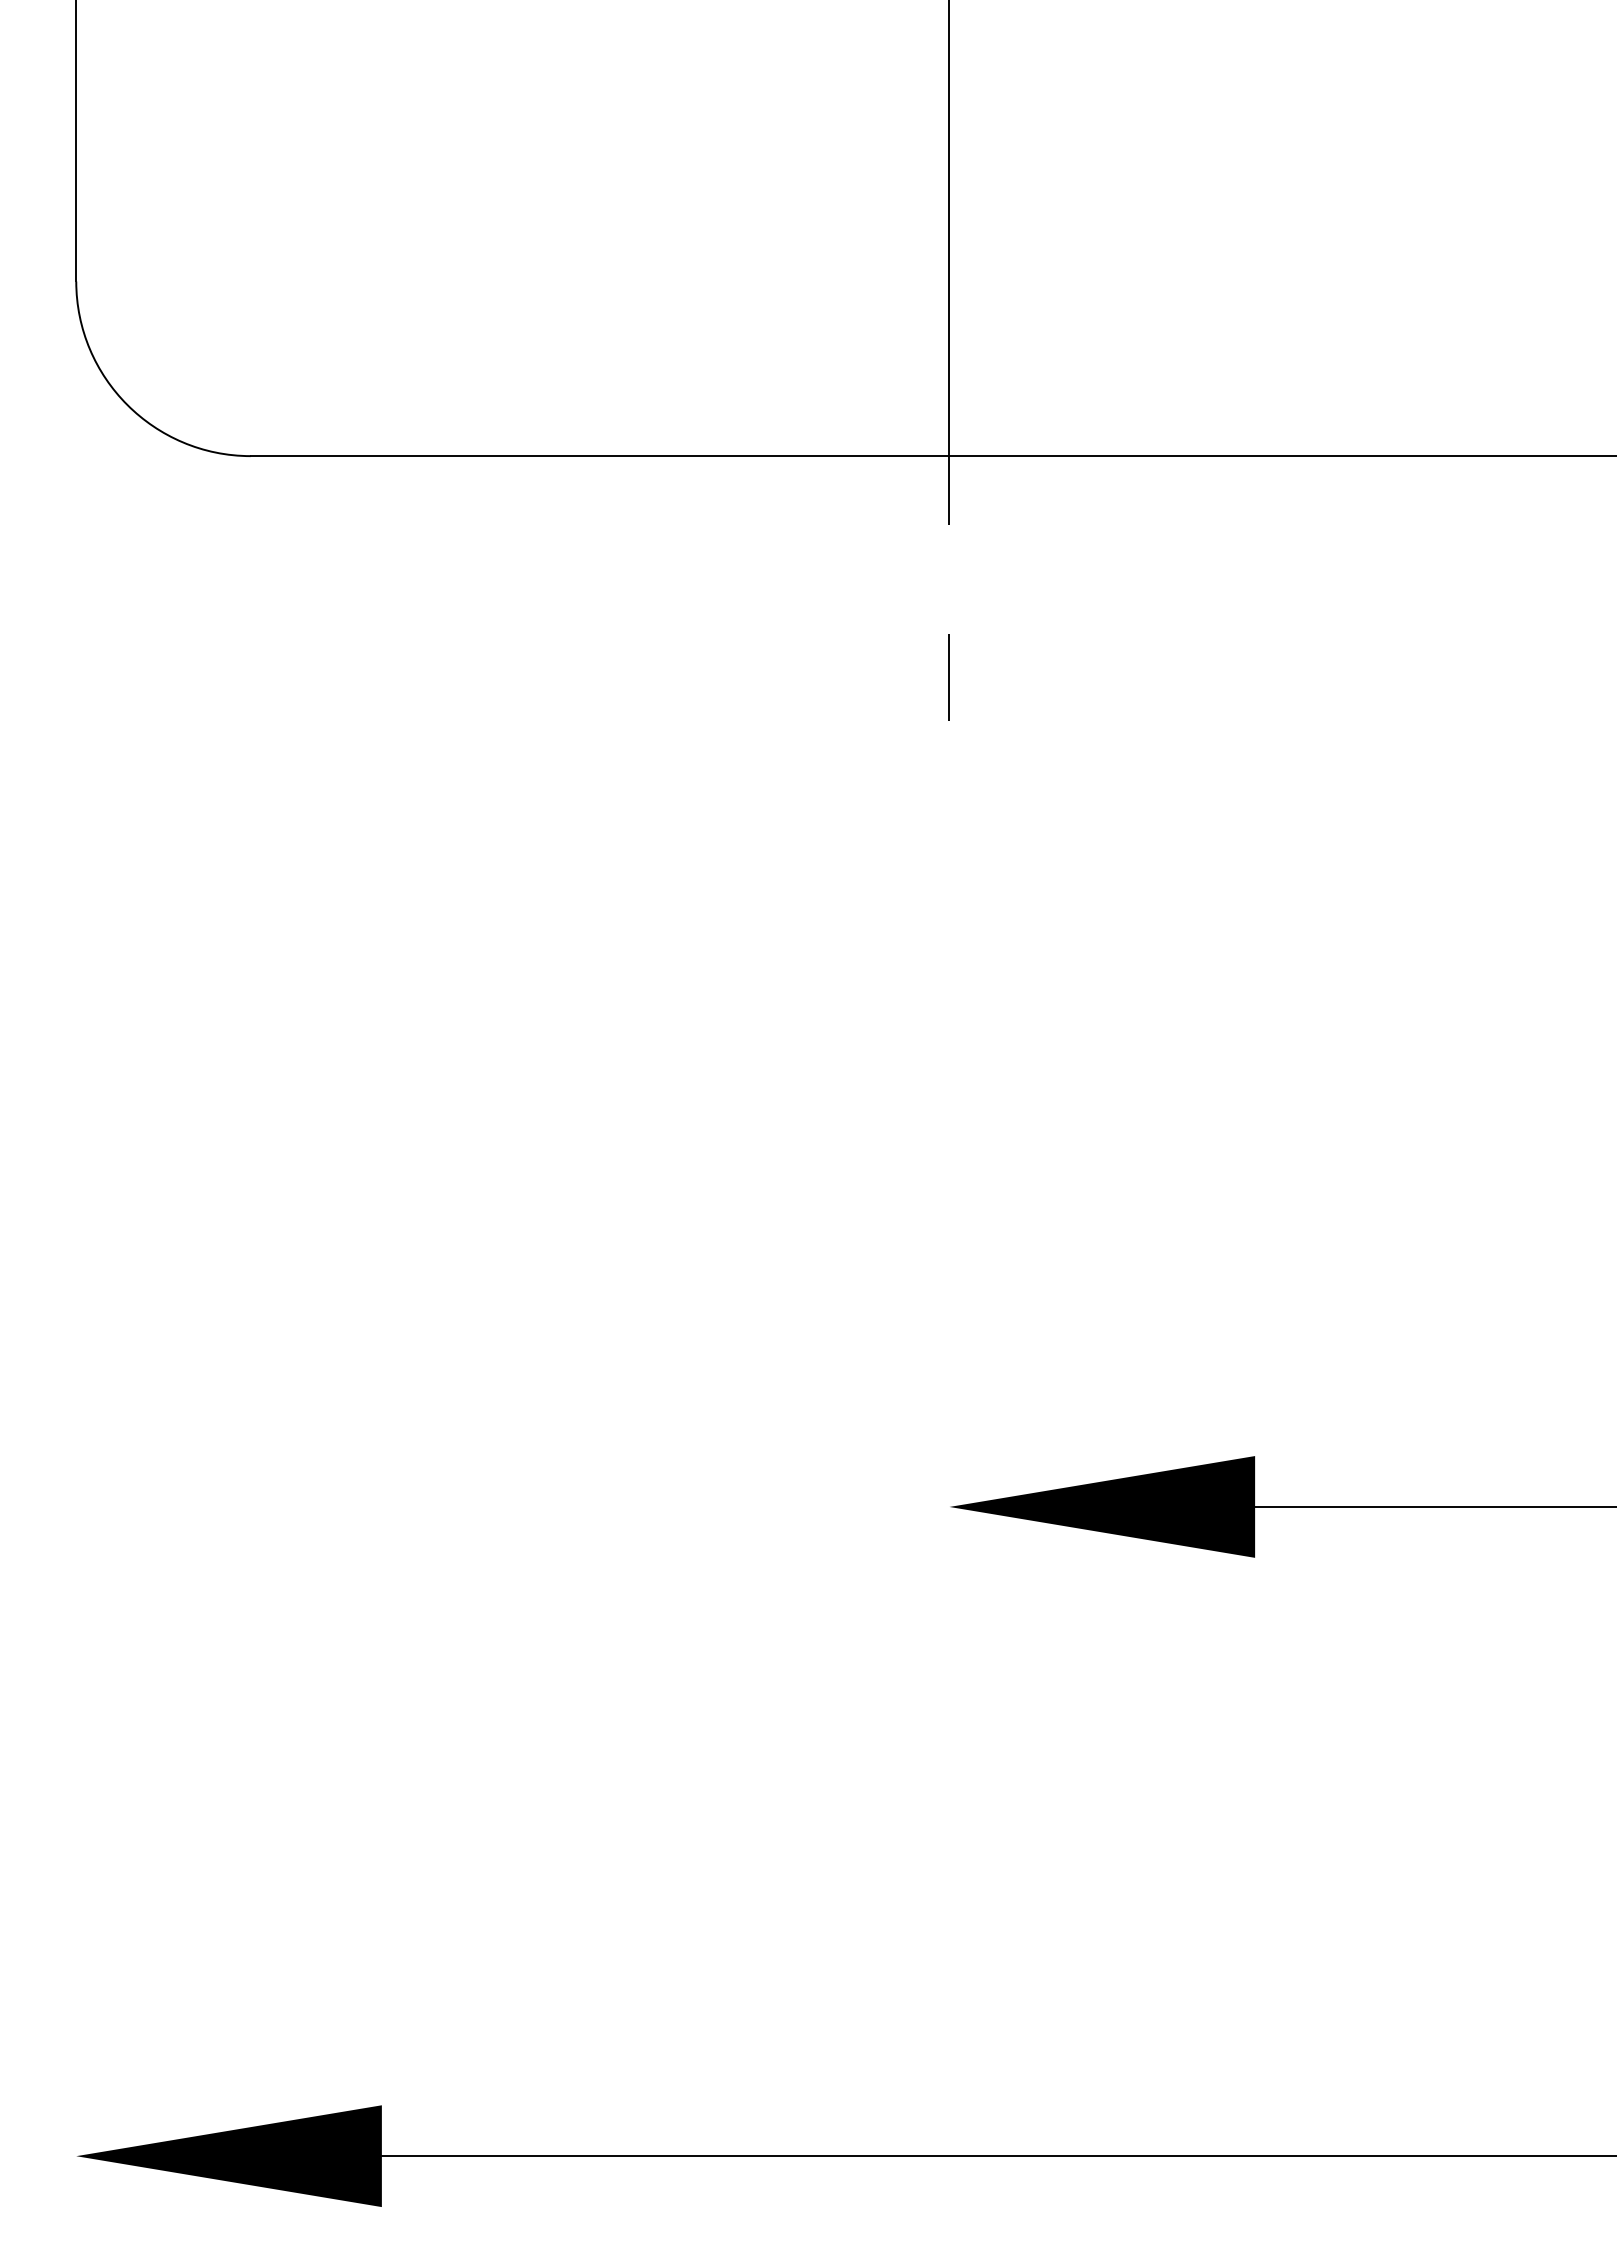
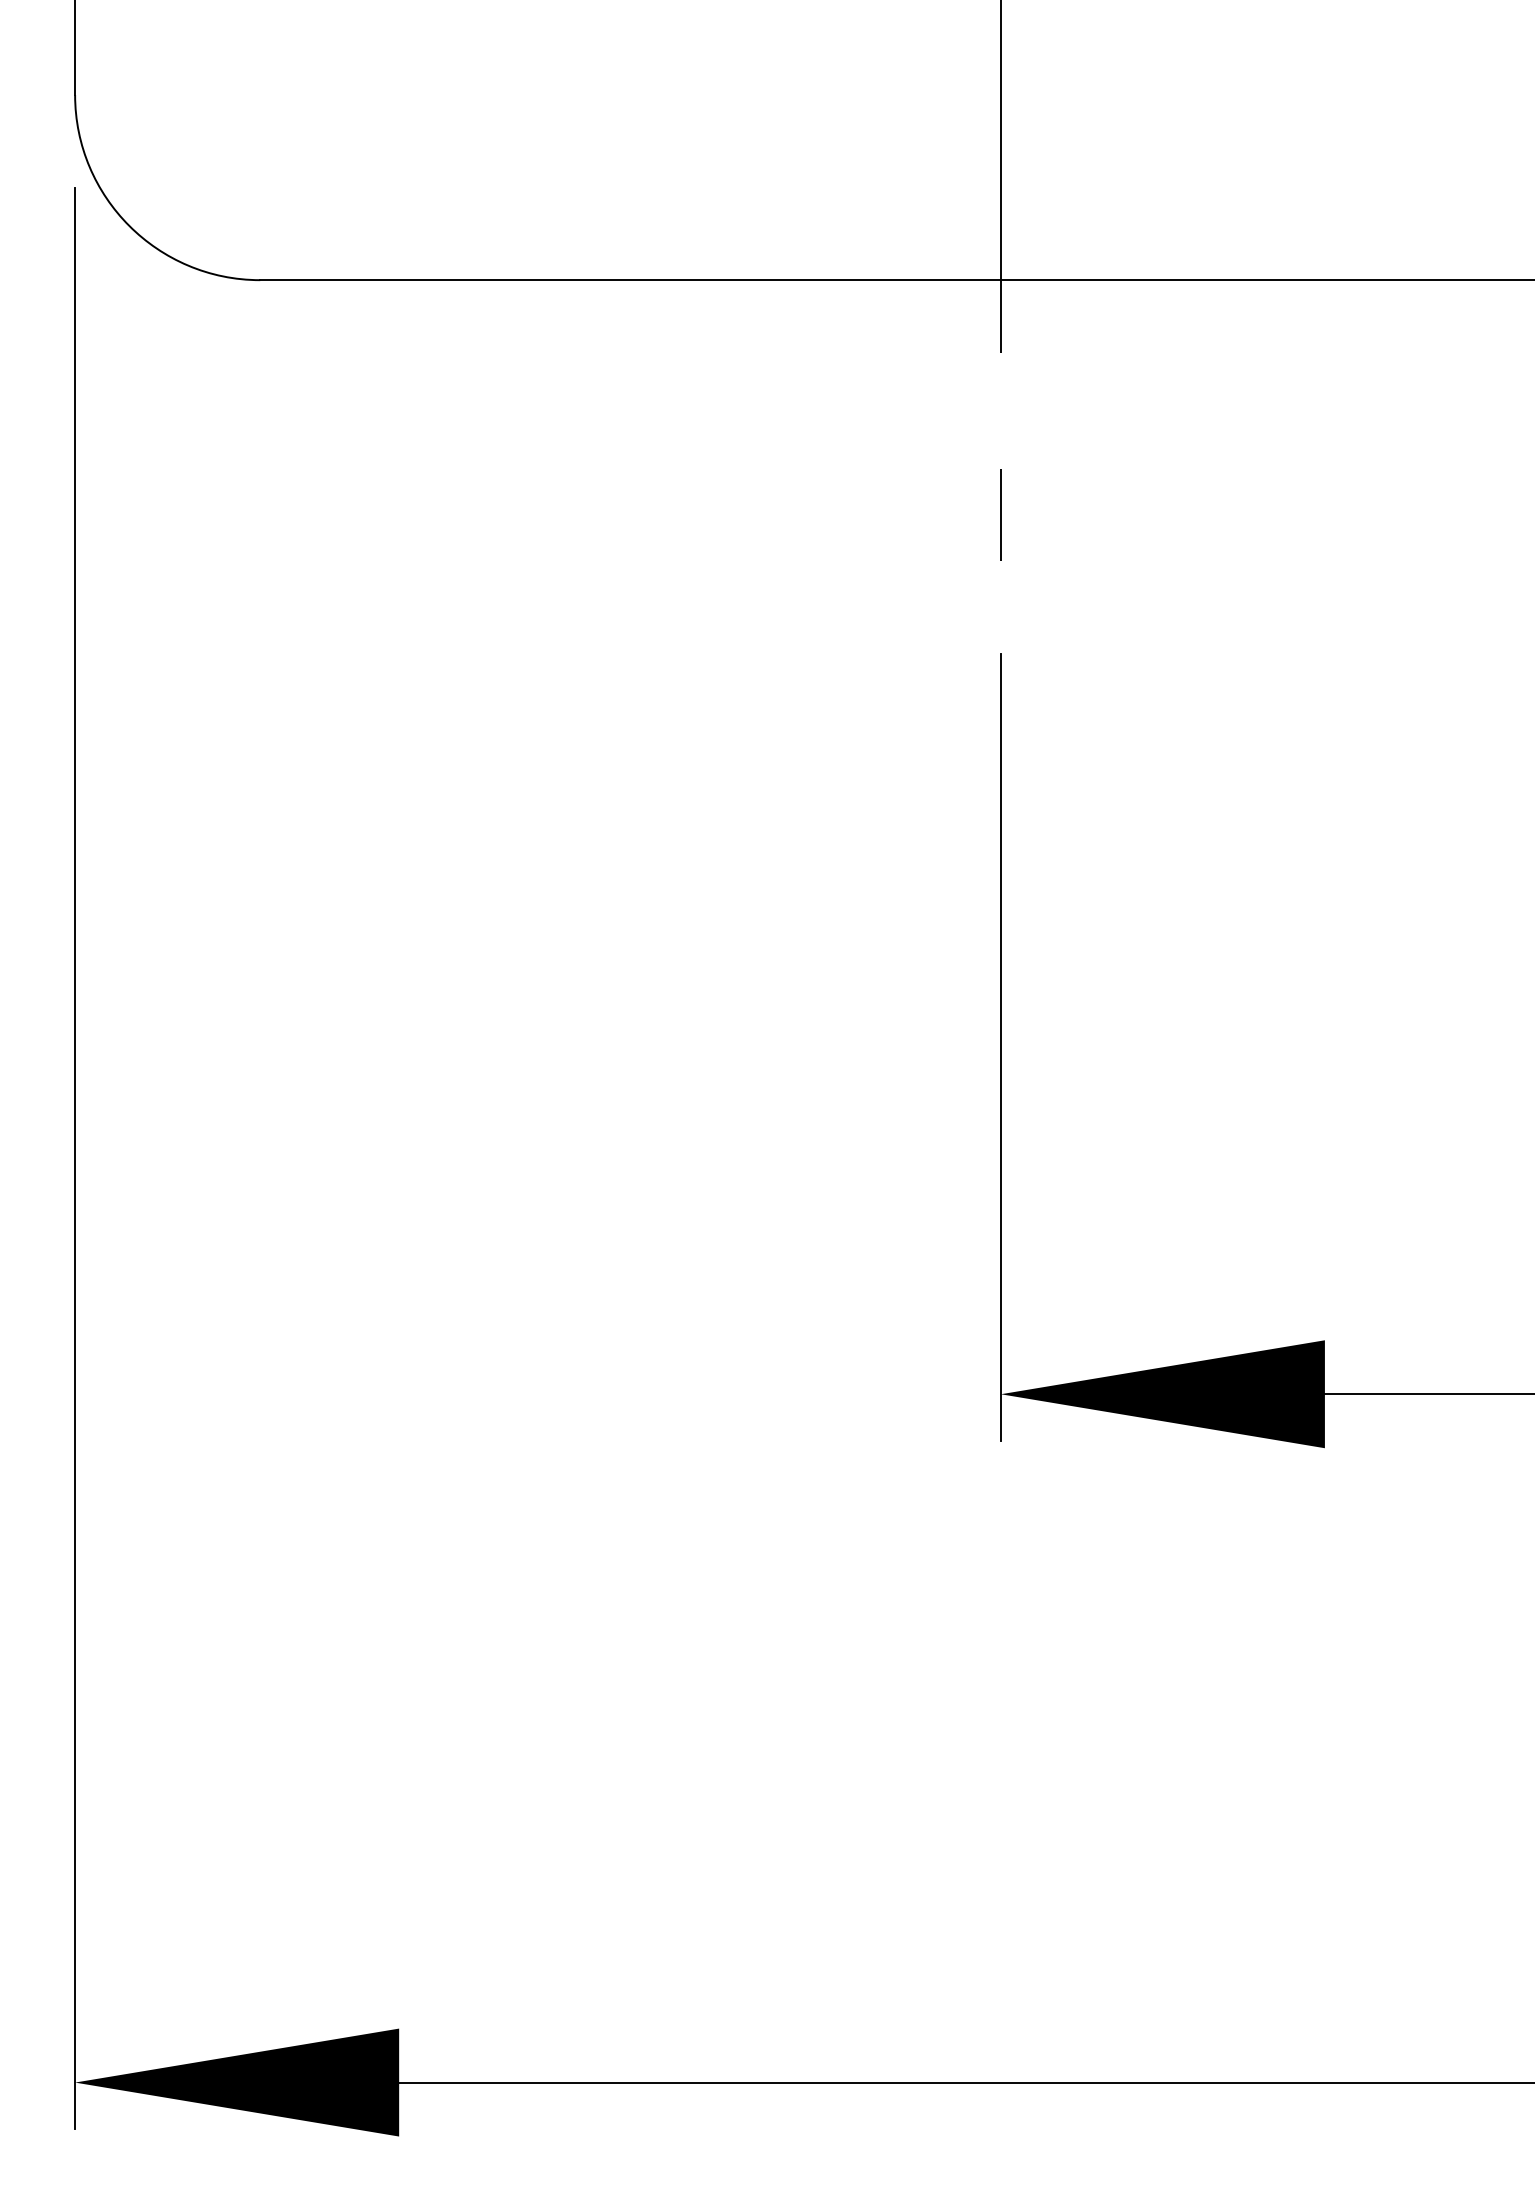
line: (949, 1179) -> (1000, 1047), added
line: (76, 1283) -> (75, 1157), added

